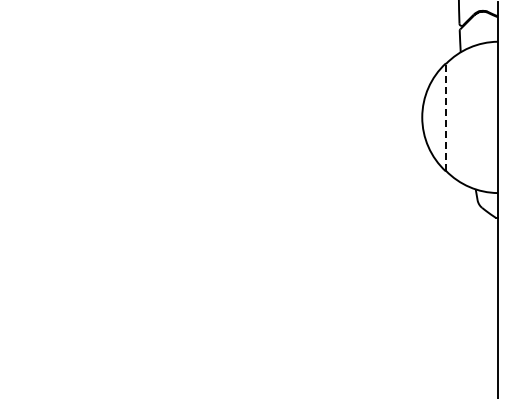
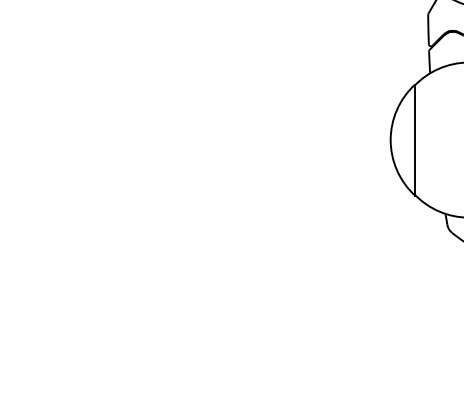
line: (445, 116) -> (414, 139), dashed -> solid

